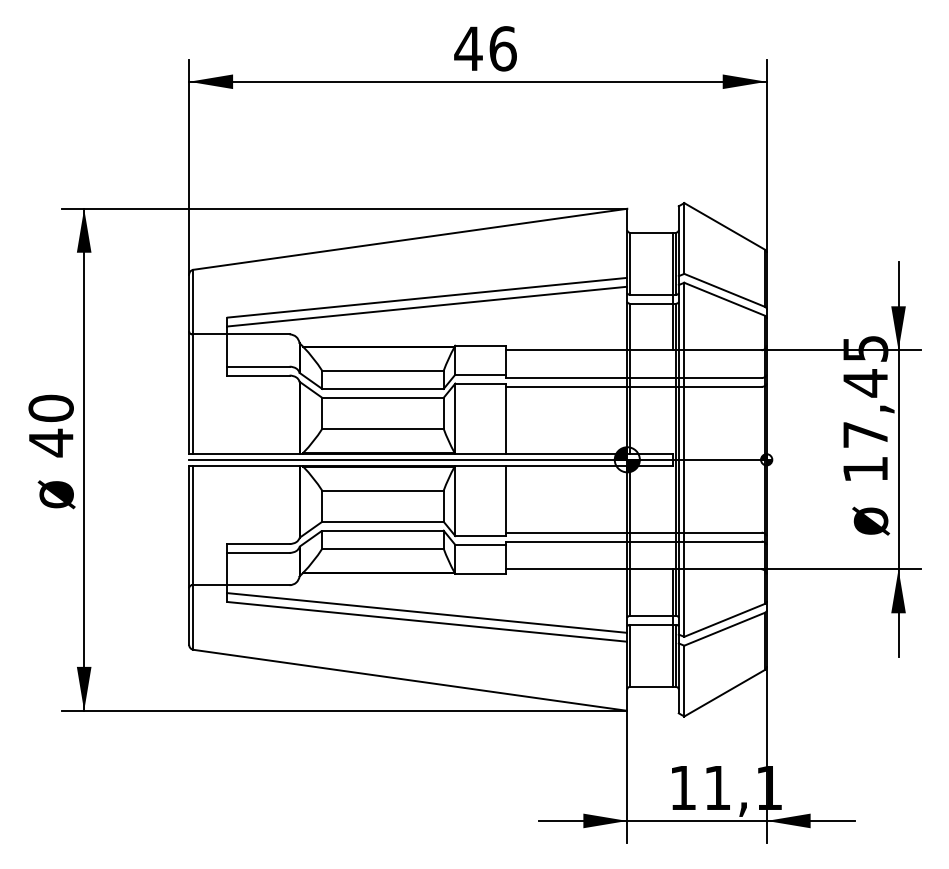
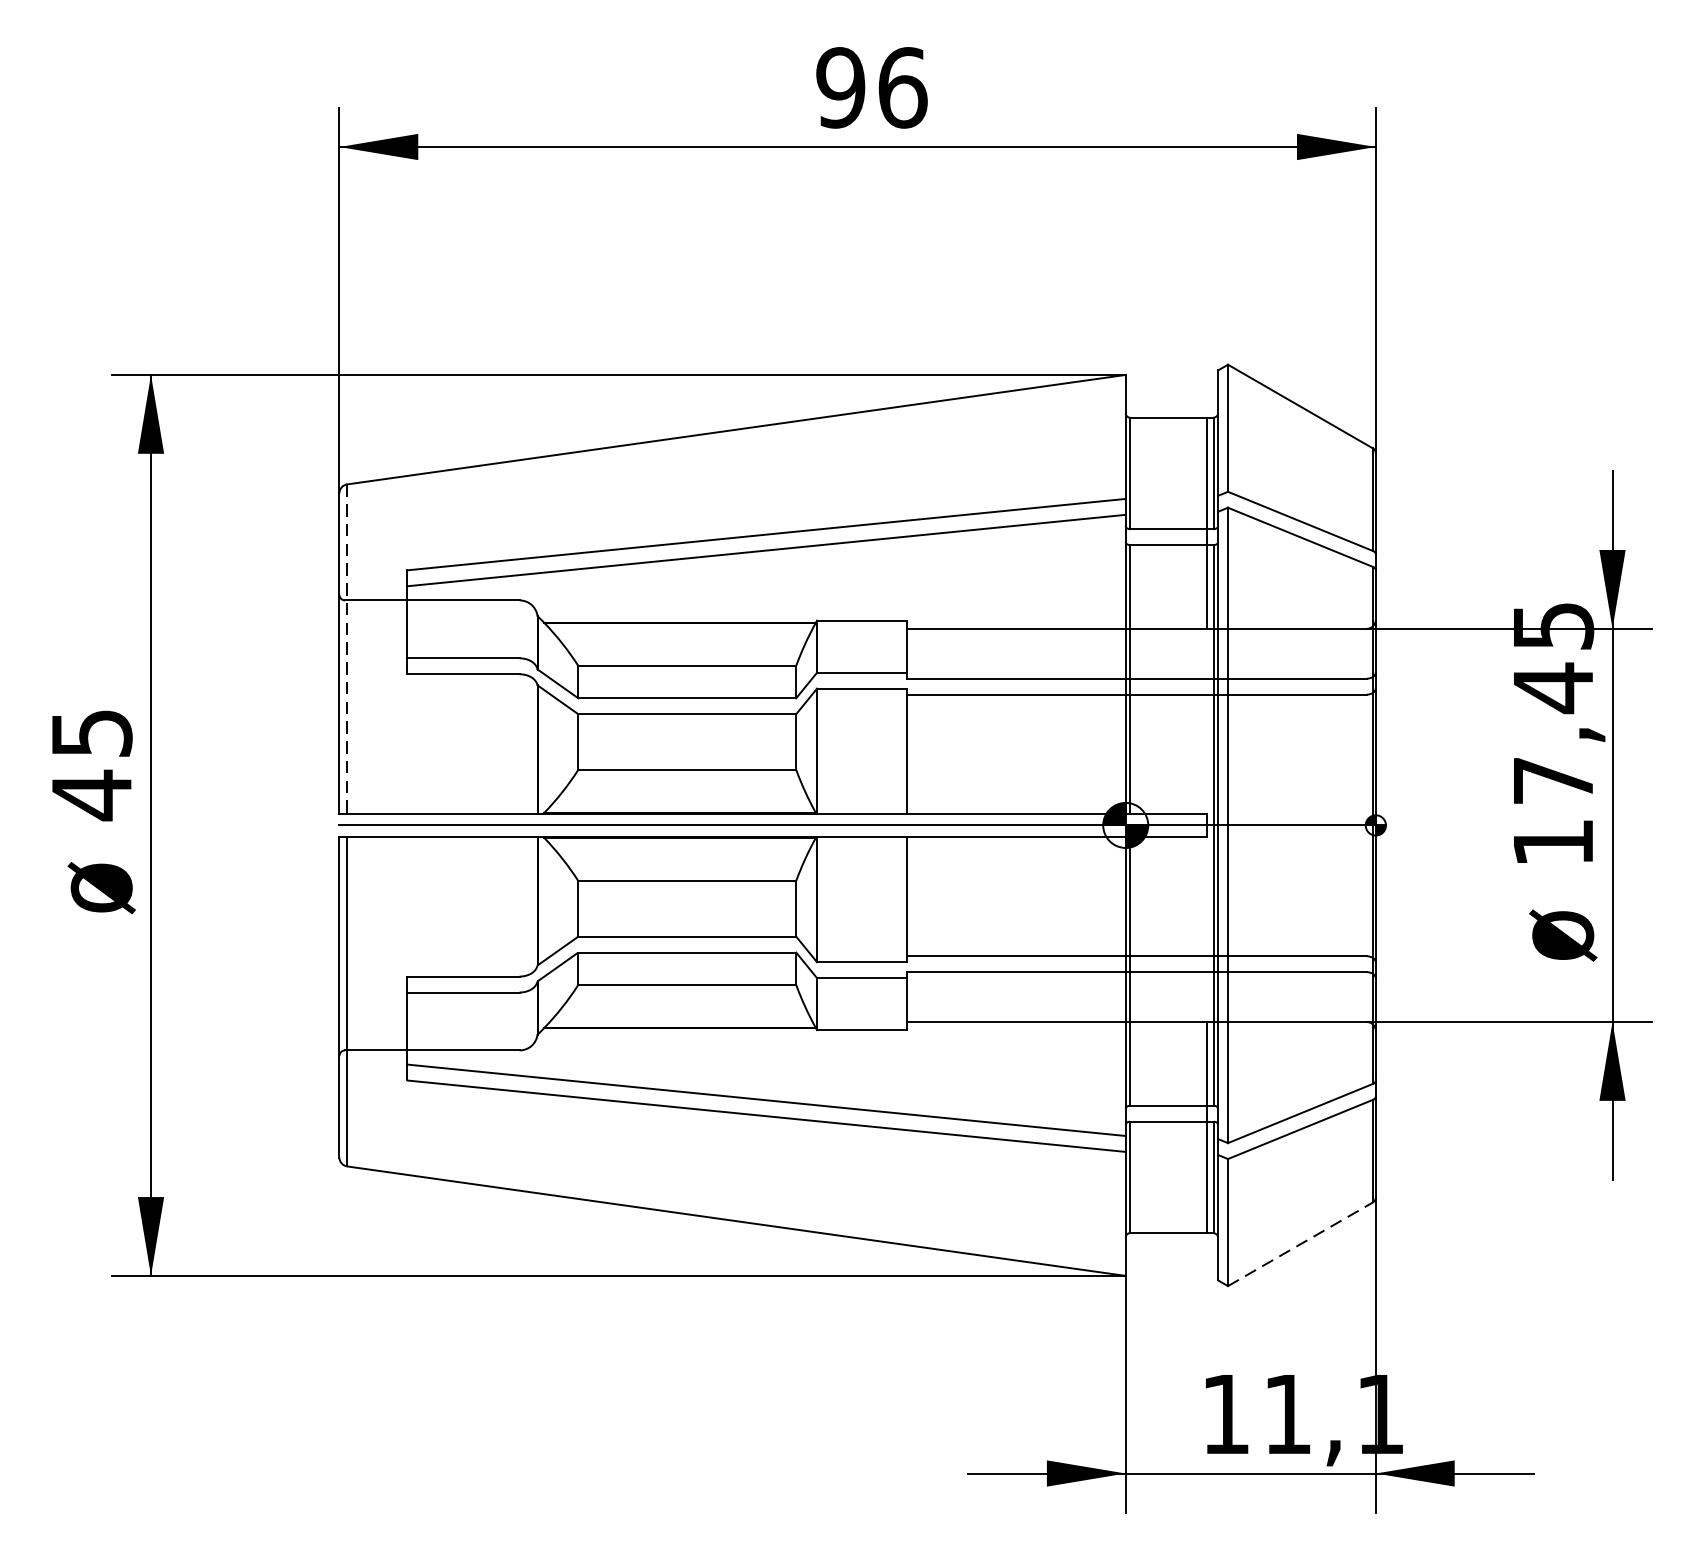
text: (468, 48) -> (840, 87), 46 -> 96
line: (193, 361) -> (347, 648), solid -> dashed
text: (50, 408) -> (90, 733), 40 -> 45
line: (724, 693) -> (1300, 1244), solid -> dashed

